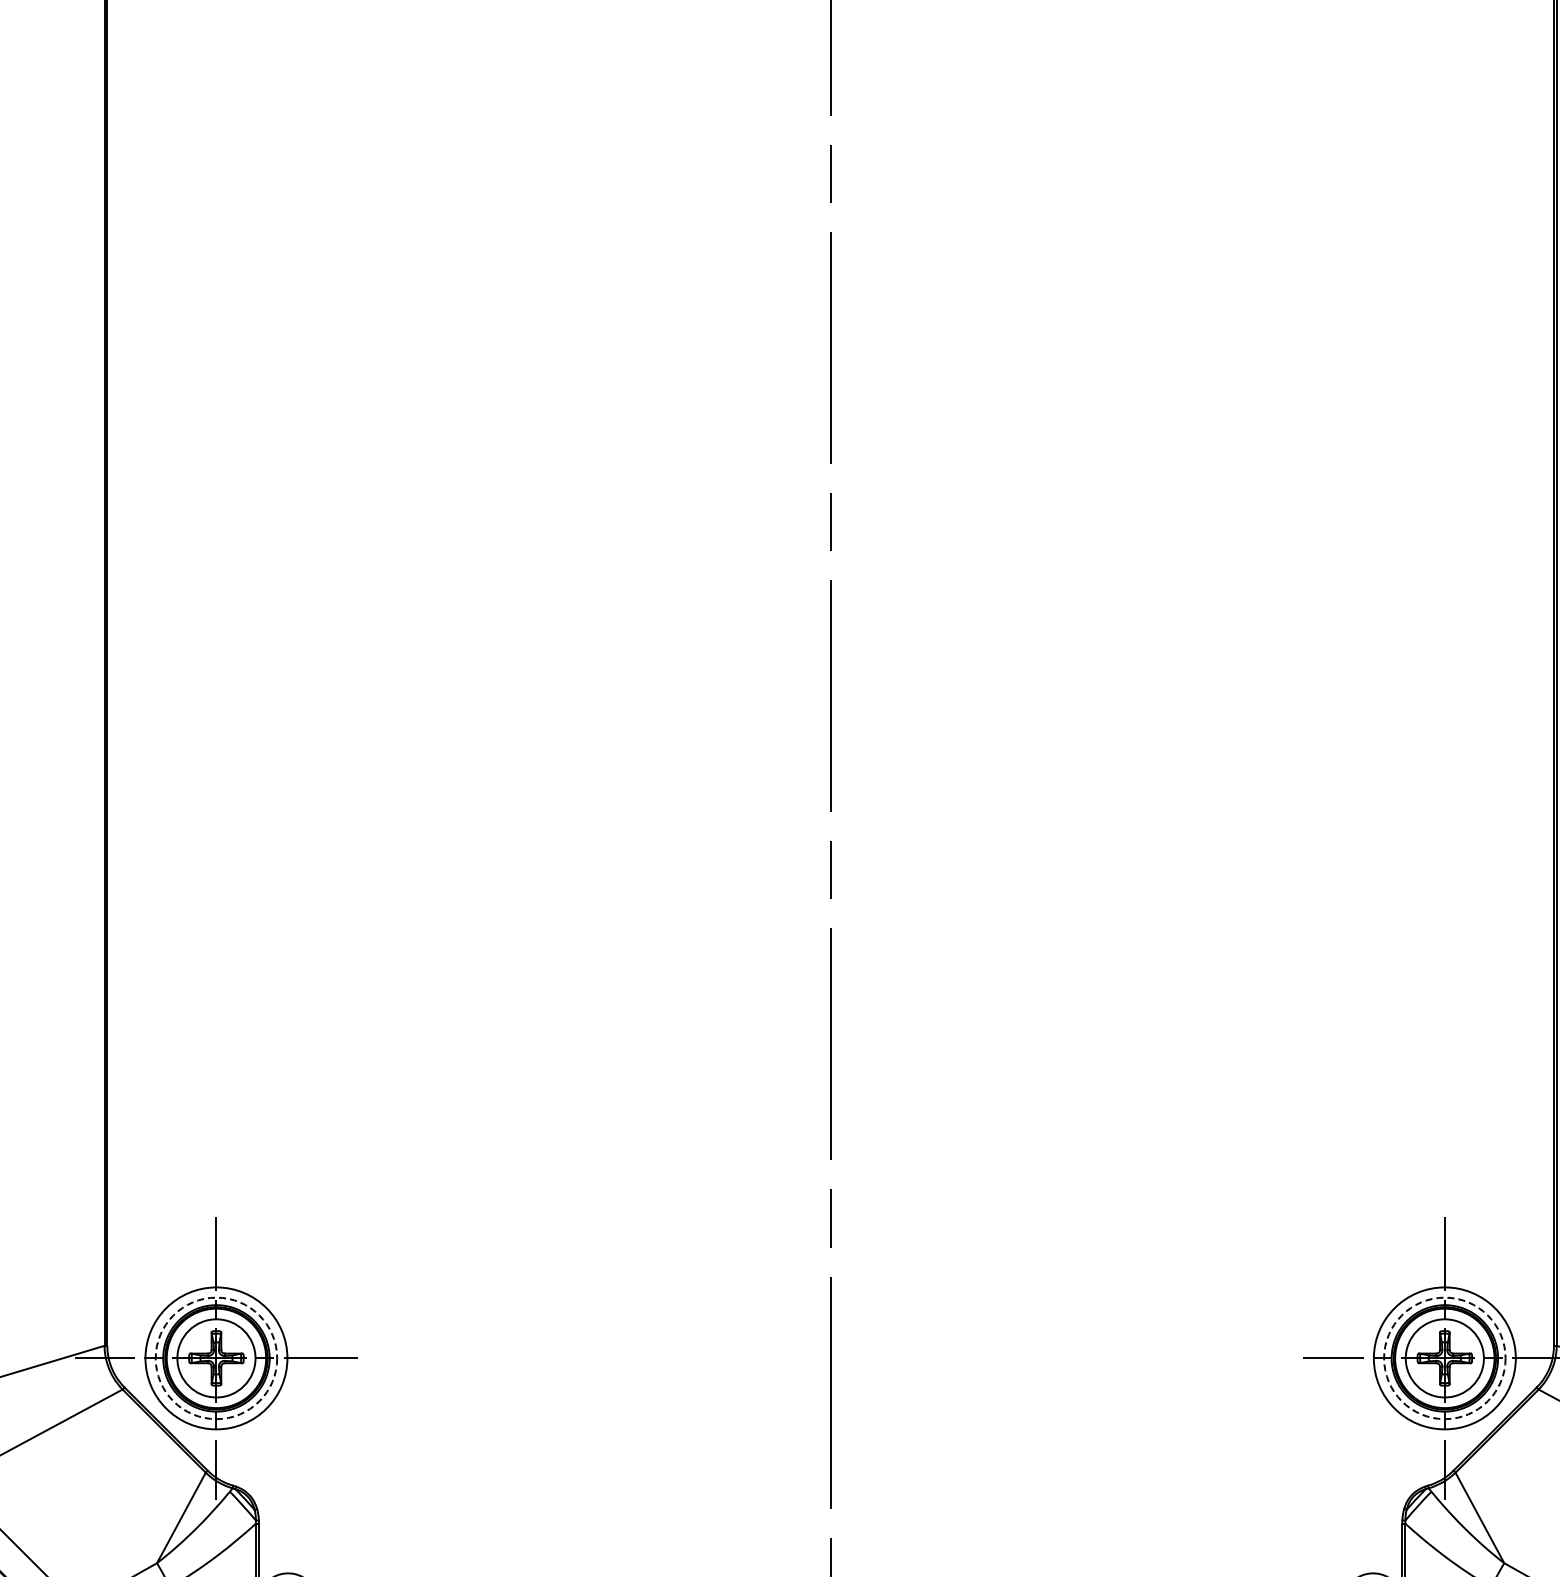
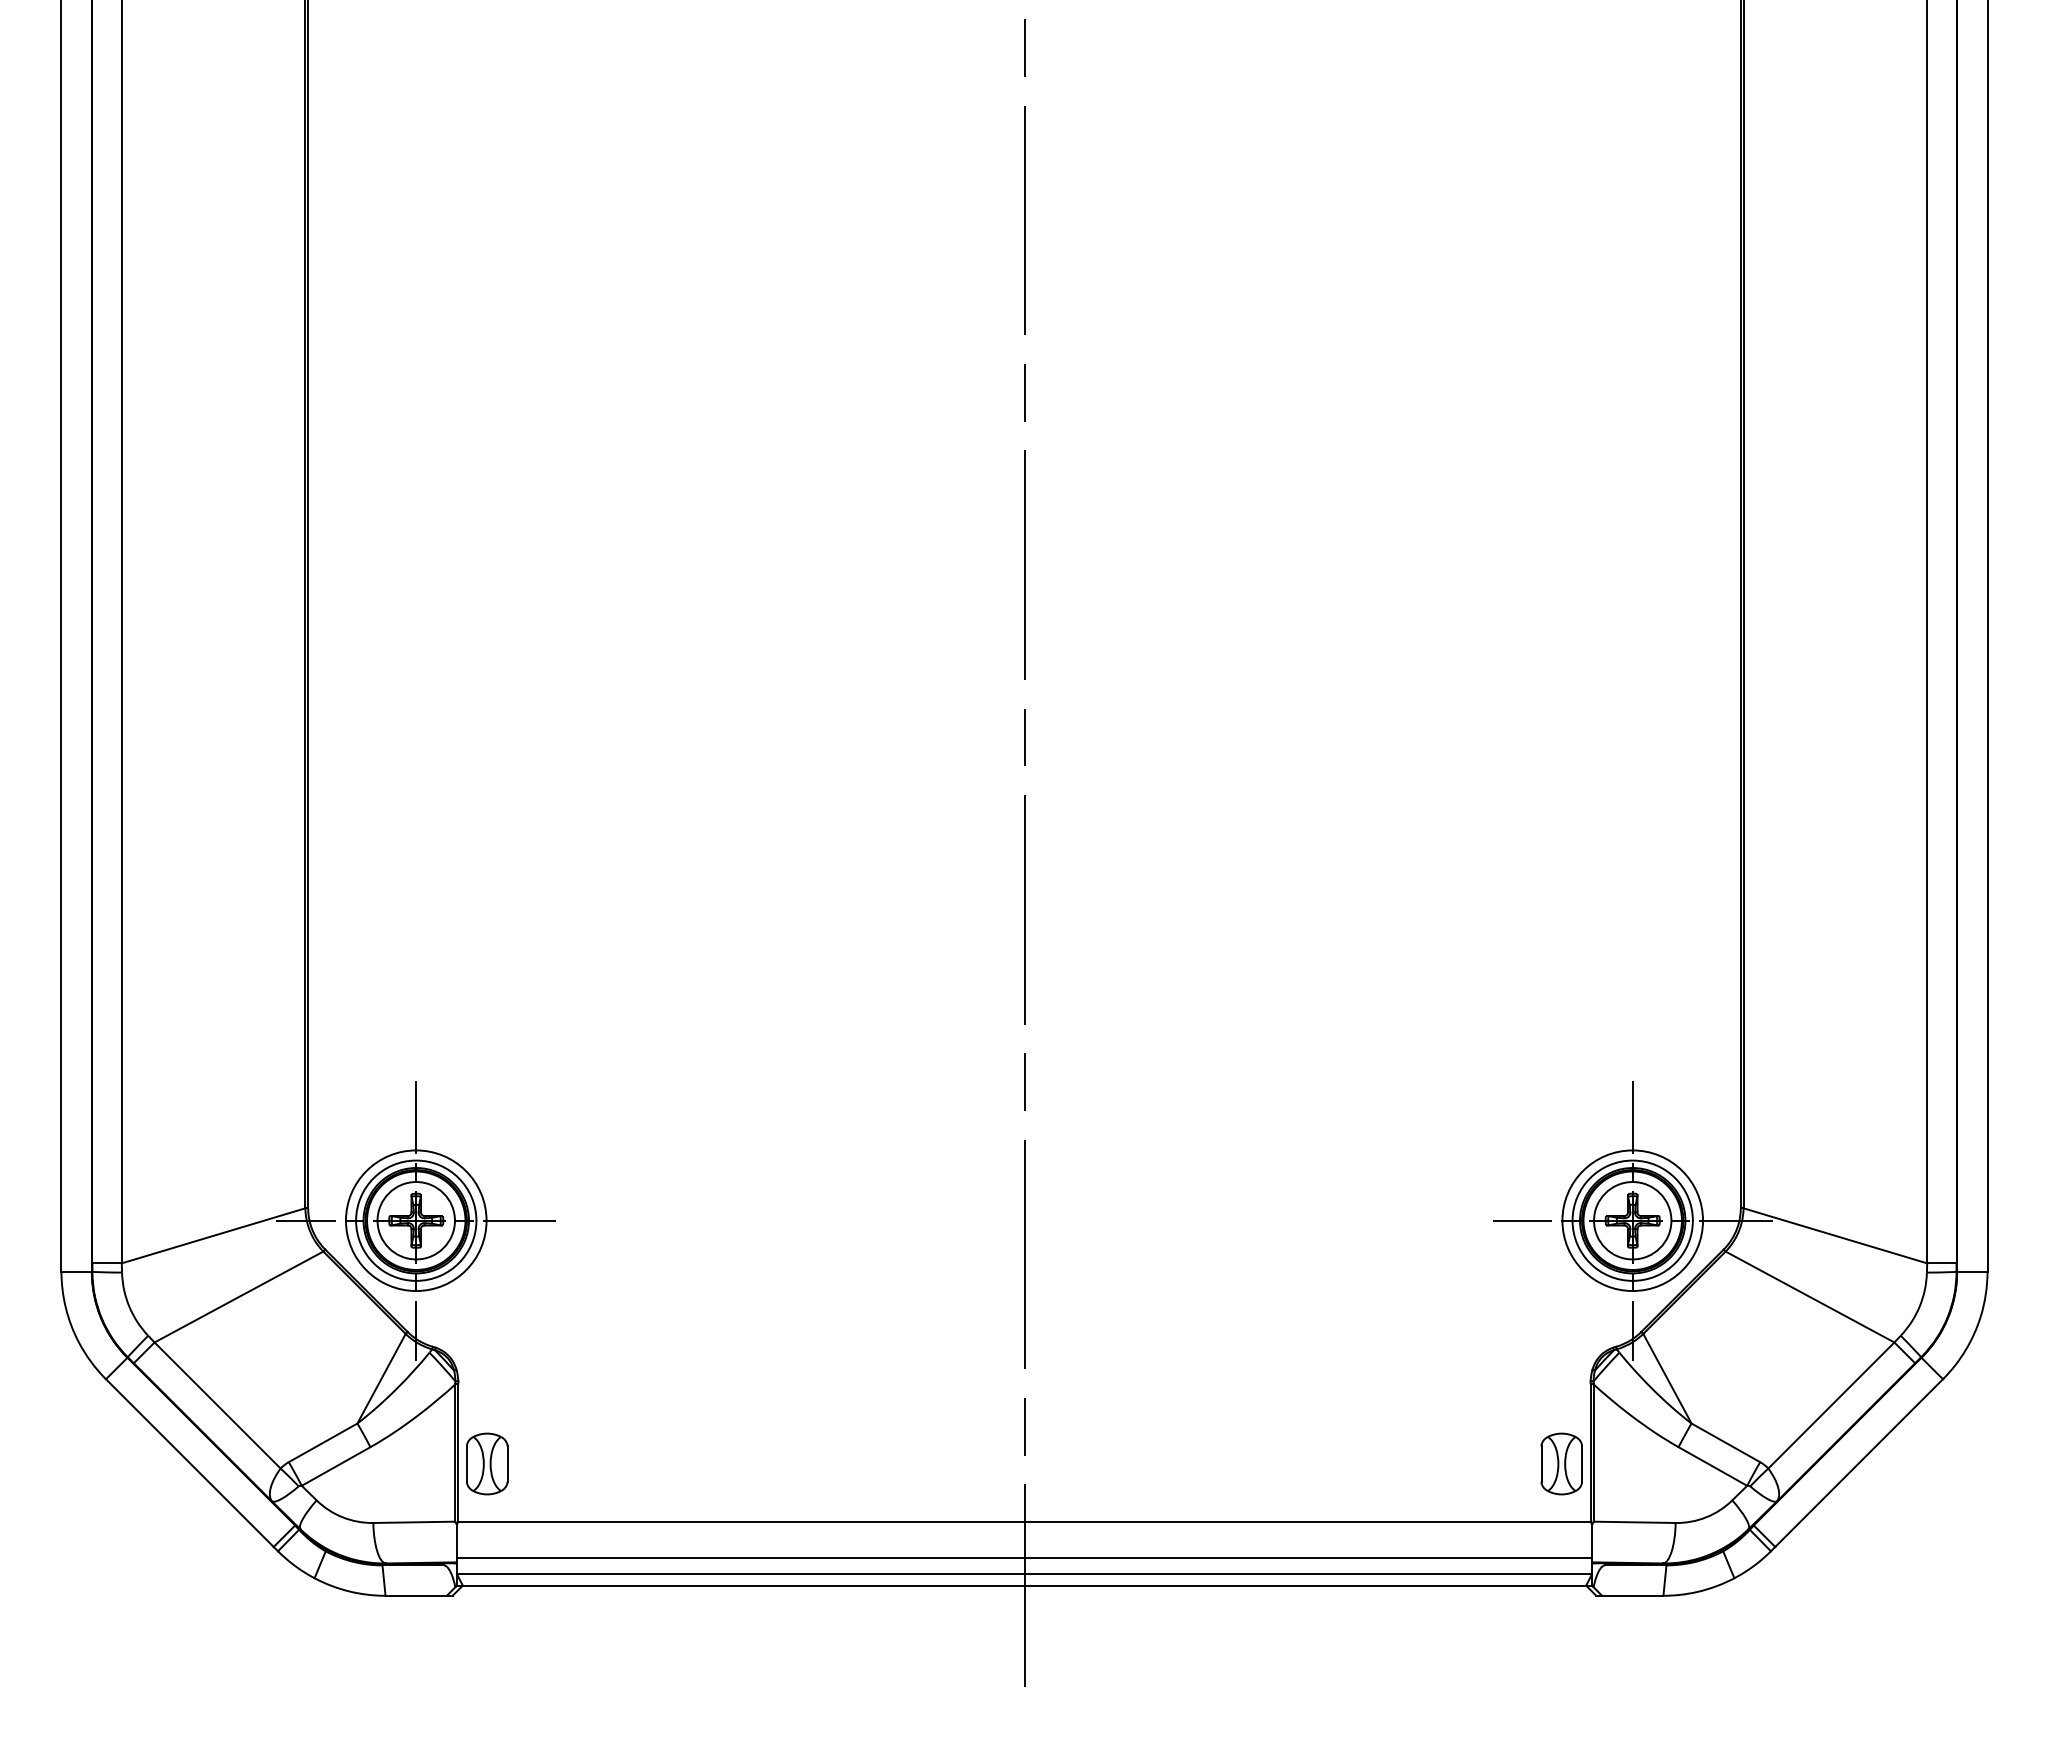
circle: (216, 1358) -> (416, 1220), dashed -> solid
circle: (1444, 1358) -> (1632, 1220), dashed -> solid

